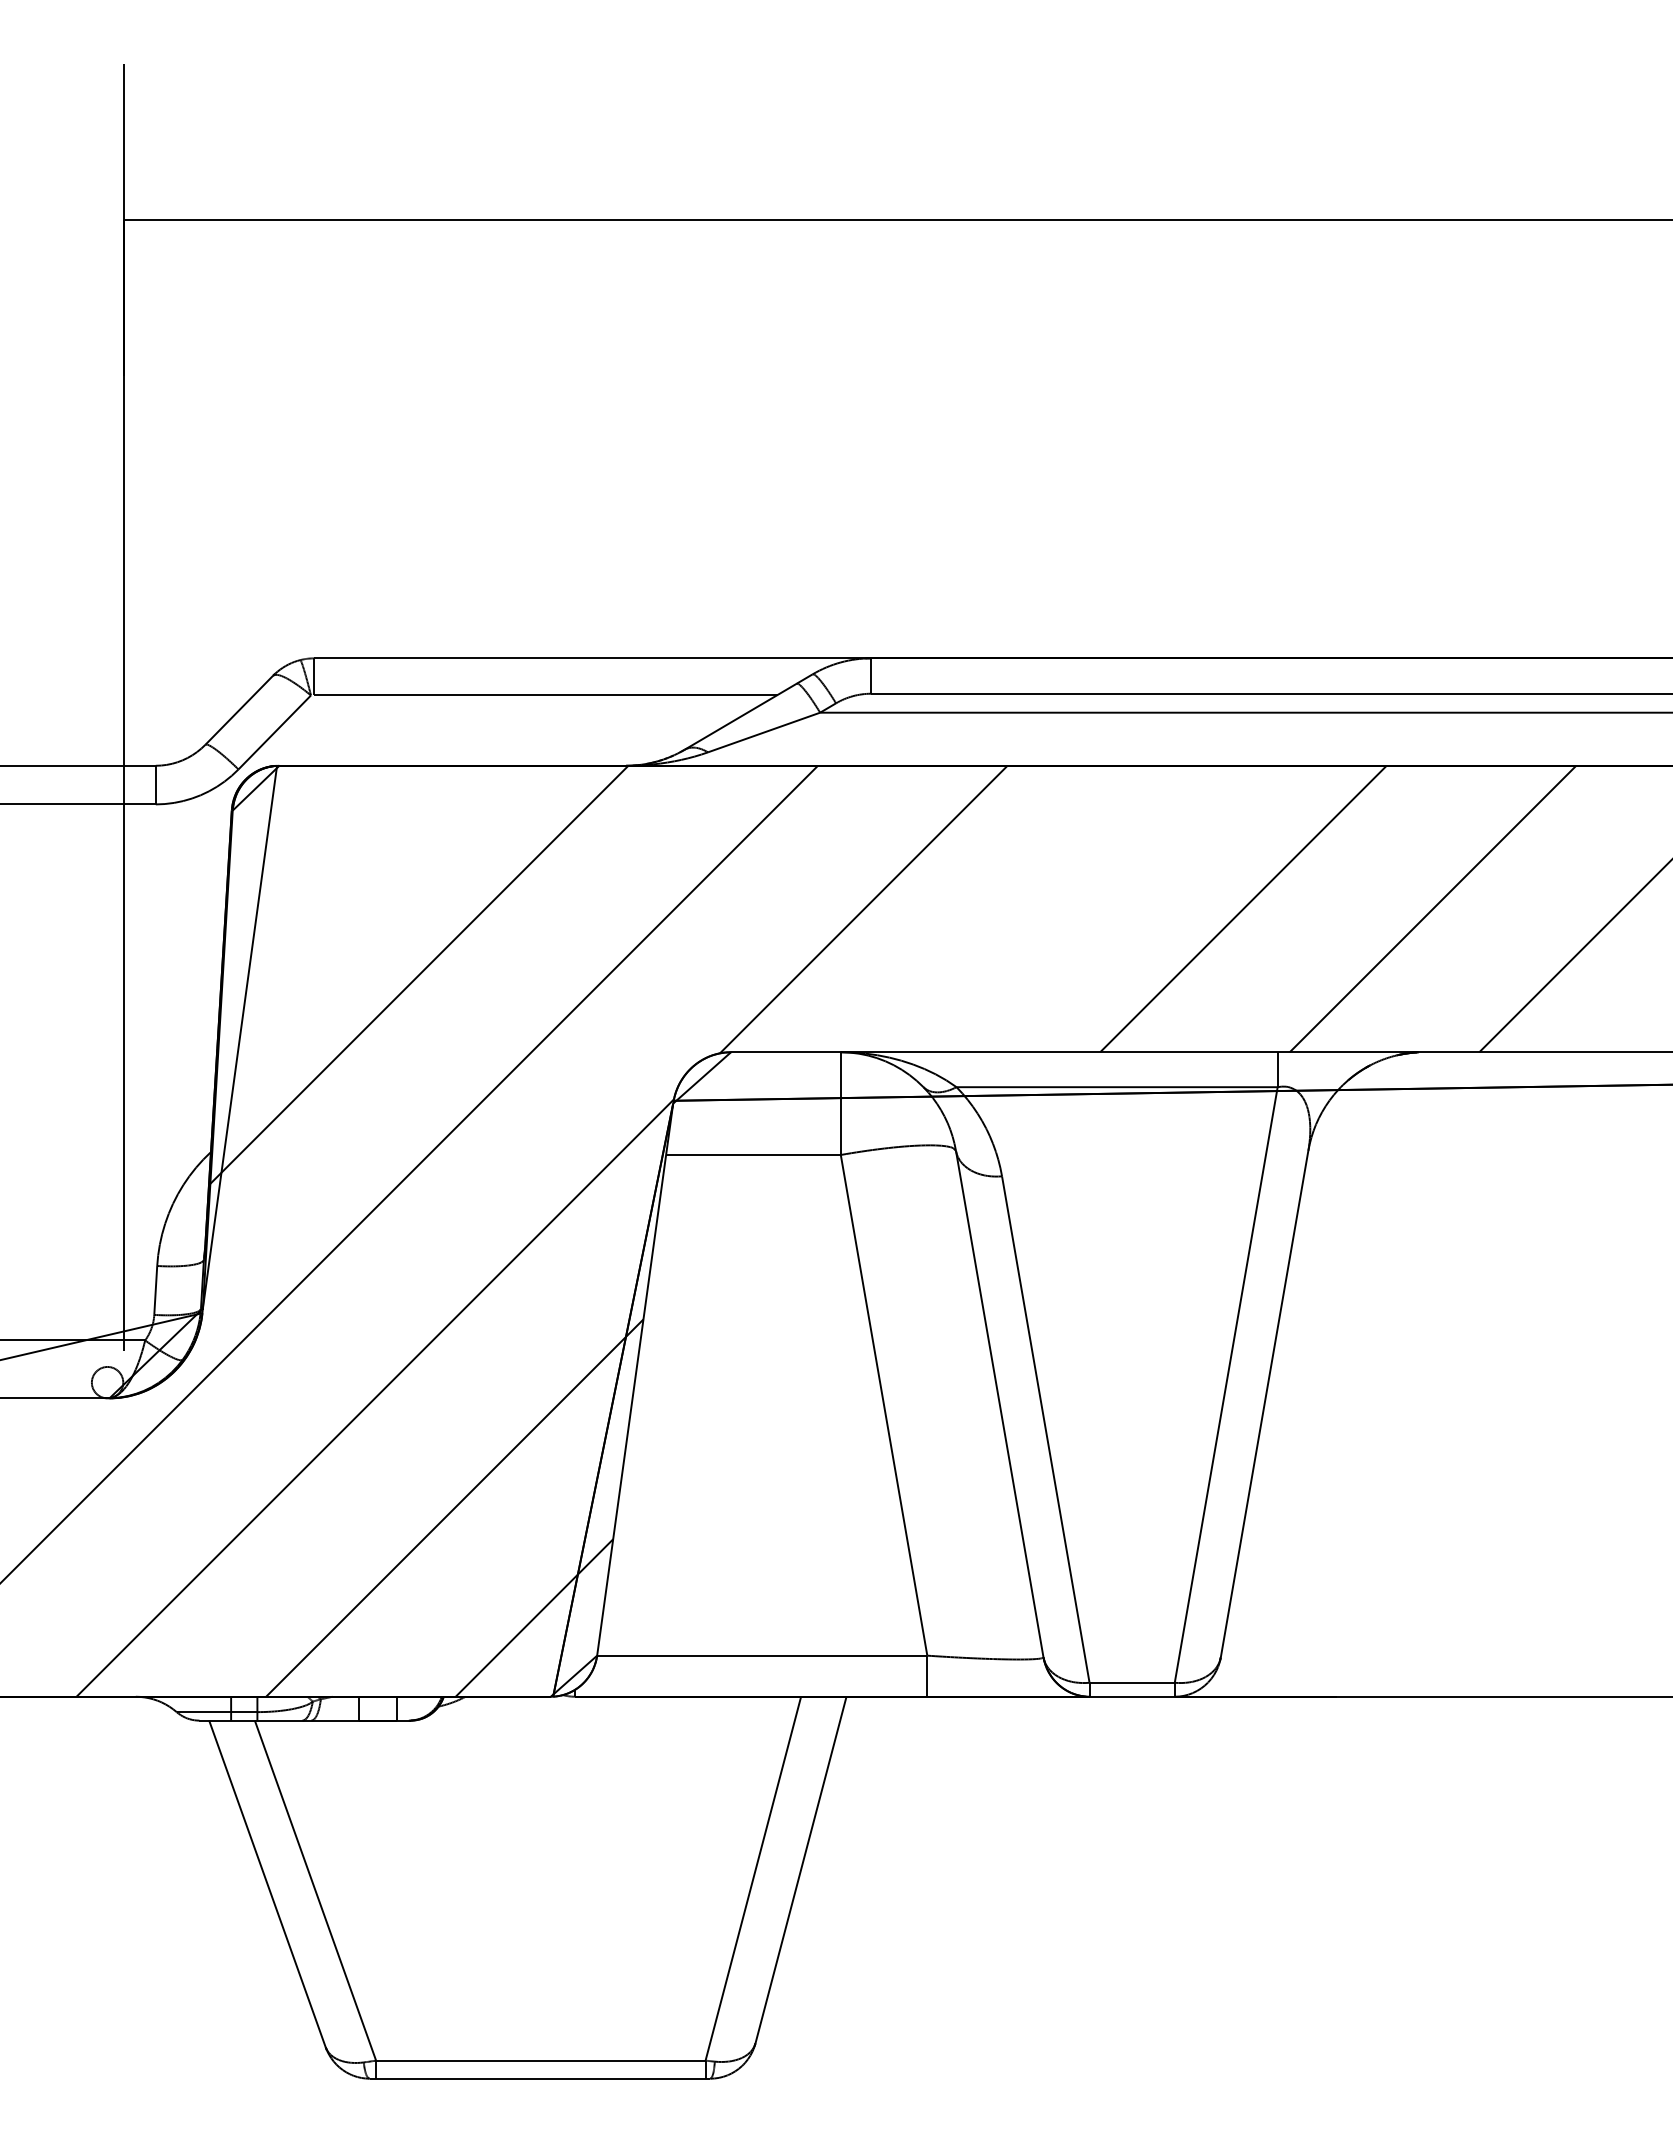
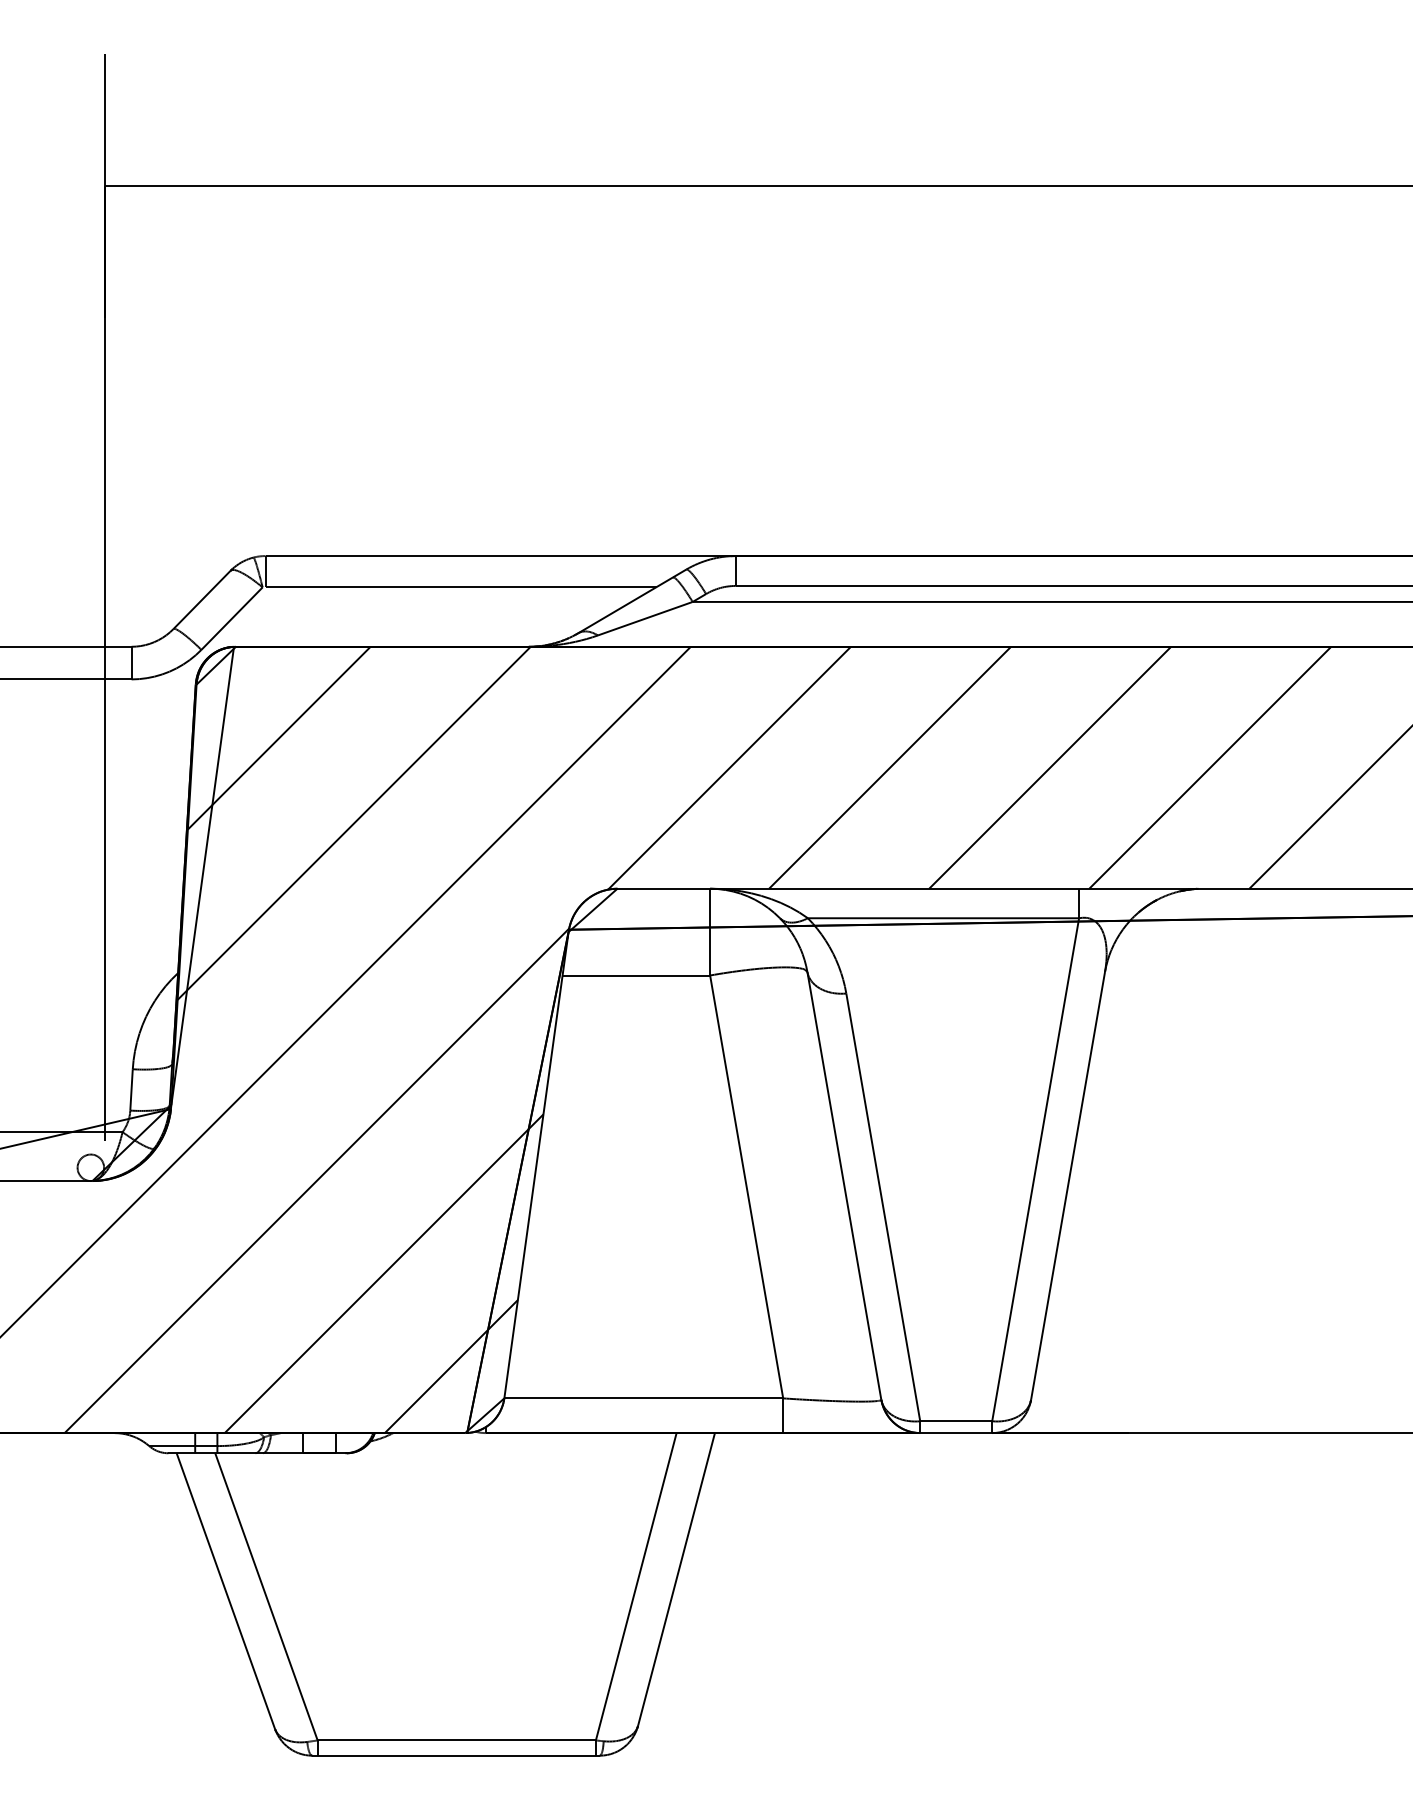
line: (330, 873) -> (279, 737), added
line: (1053, 908) -> (889, 767), added

